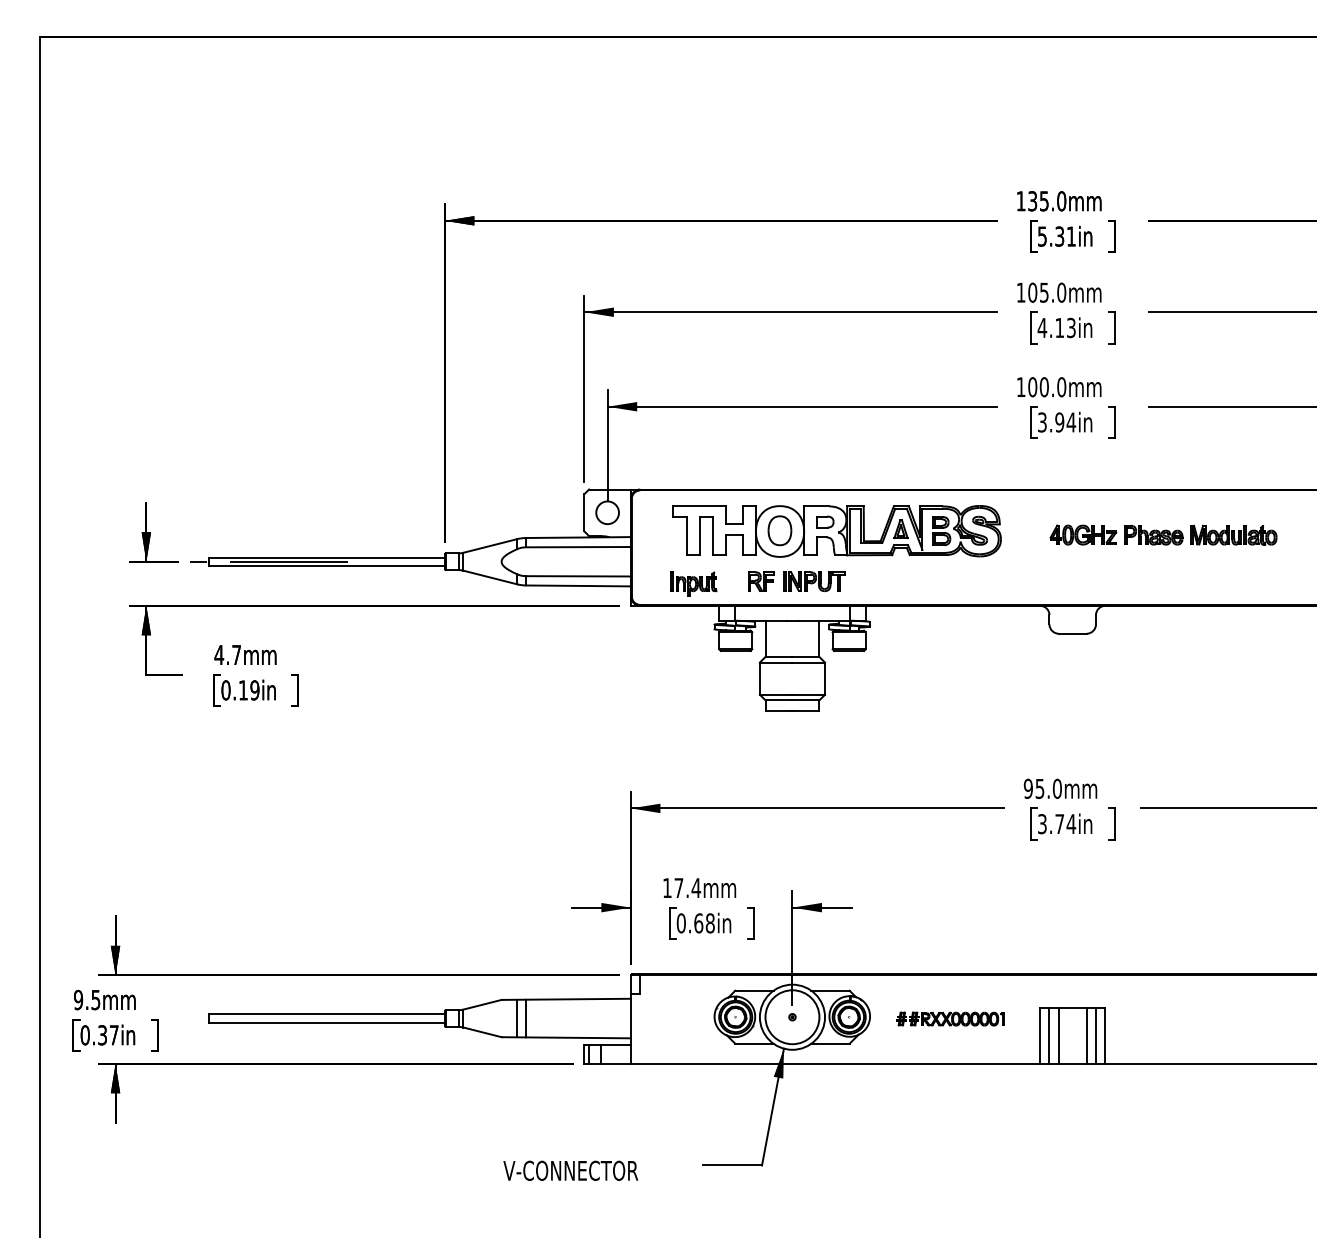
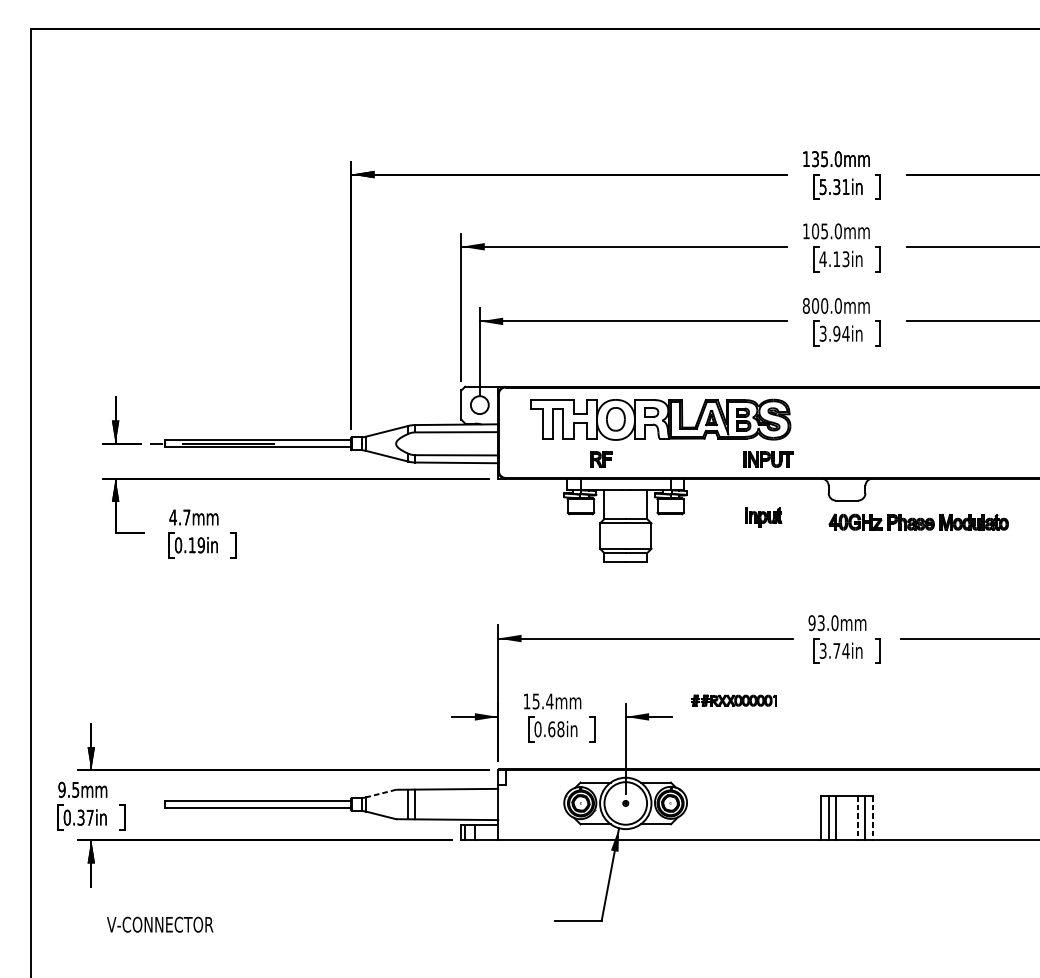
text: (1020, 387) -> (805, 306), 100.0mm -> 800.0mm
part: (1163, 534) -> (918, 521), moved
part: (814, 581) -> (768, 459), moved
part: (693, 583) -> (763, 517), moved
text: (1040, 788) -> (821, 622), 95.0mm -> 93.0mm
text: (678, 888) -> (535, 701), 17.4mm -> 15.4mm
line: (482, 1004) -> (381, 793), solid -> dashed
part: (950, 1018) -> (733, 700), moved
line: (1086, 1035) -> (857, 817), solid -> dashed
line: (1105, 1035) -> (872, 817), solid -> dashed
text: (570, 1170) -> (159, 924), moved

